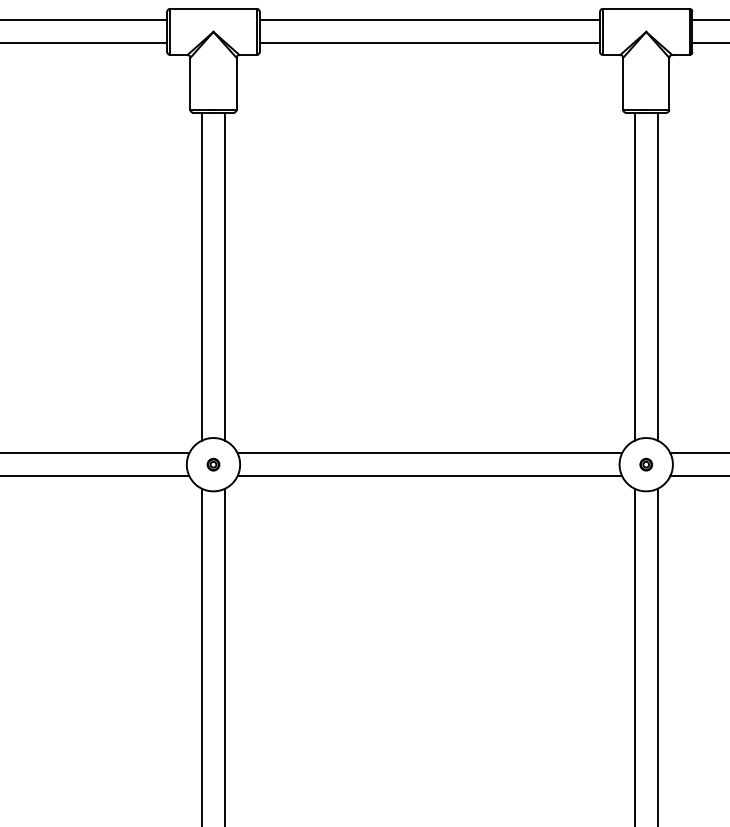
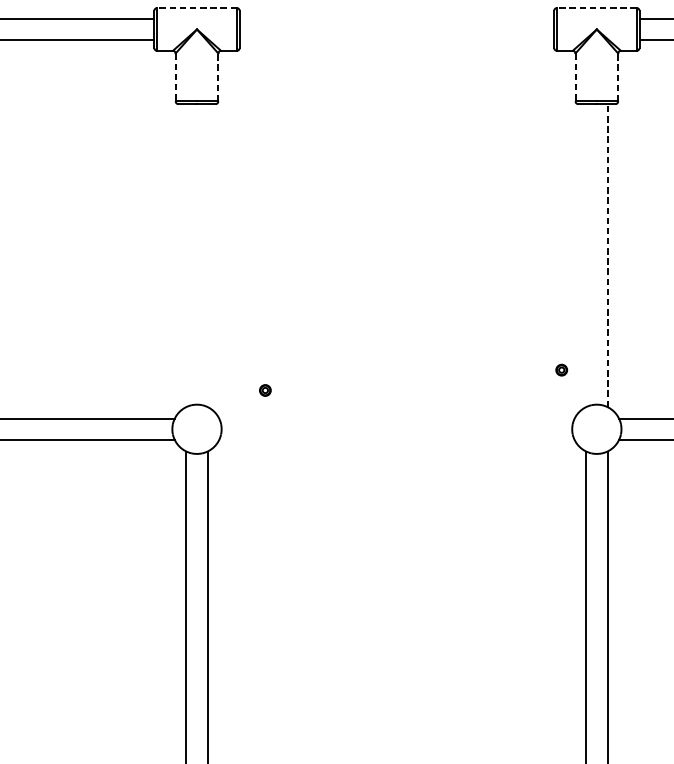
line: (212, 8) -> (196, 7), solid -> dashed
line: (645, 8) -> (596, 7), solid -> dashed
line: (429, 20) -> (396, 18), removed
line: (429, 43) -> (396, 40), removed
line: (190, 83) -> (175, 77), solid -> dashed
line: (236, 83) -> (218, 77), solid -> dashed
line: (623, 83) -> (575, 77), solid -> dashed
line: (669, 83) -> (618, 77), solid -> dashed
line: (201, 276) -> (185, 255), removed
line: (225, 276) -> (208, 255), removed
line: (634, 276) -> (585, 255), removed
line: (657, 276) -> (607, 255), solid -> dashed
line: (429, 453) -> (396, 418), removed
part: (213, 464) -> (265, 390), moved
part: (645, 464) -> (561, 369), moved
line: (429, 476) -> (396, 440), removed

